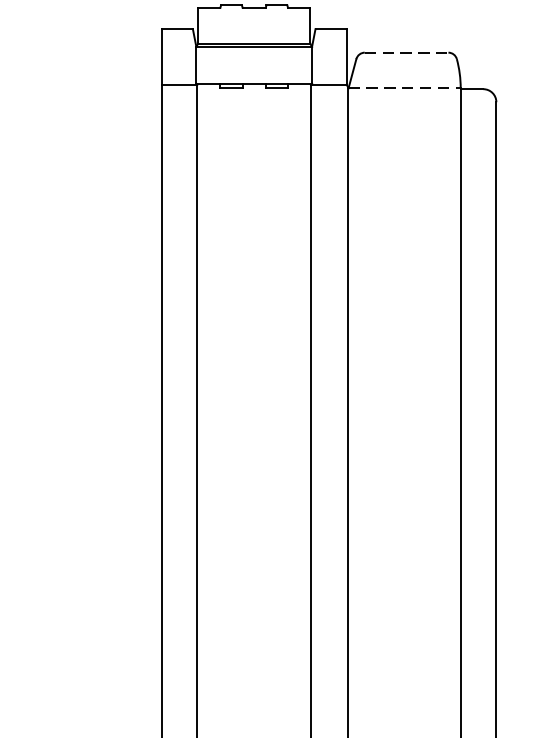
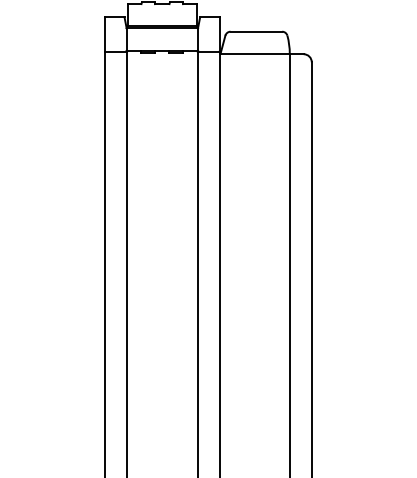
line: (406, 52) -> (256, 31), dashed -> solid
line: (405, 87) -> (255, 53), dashed -> solid

